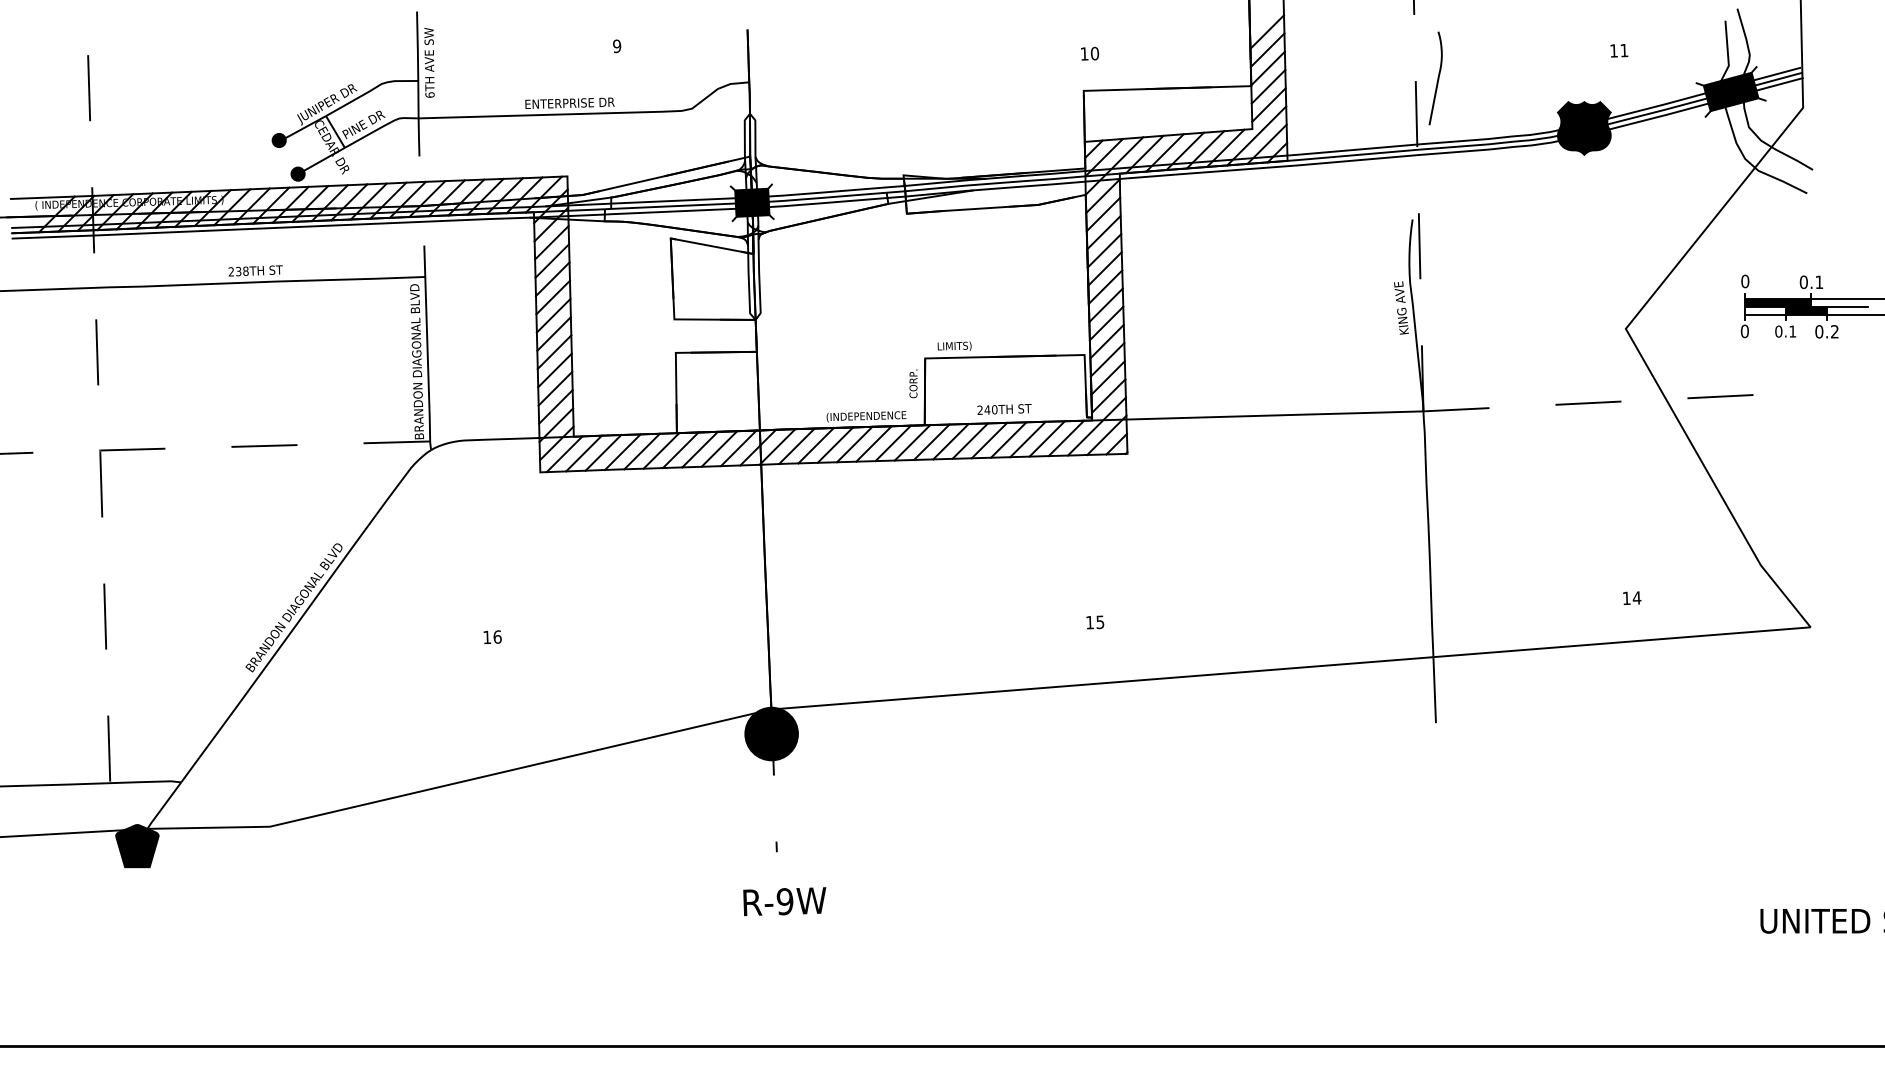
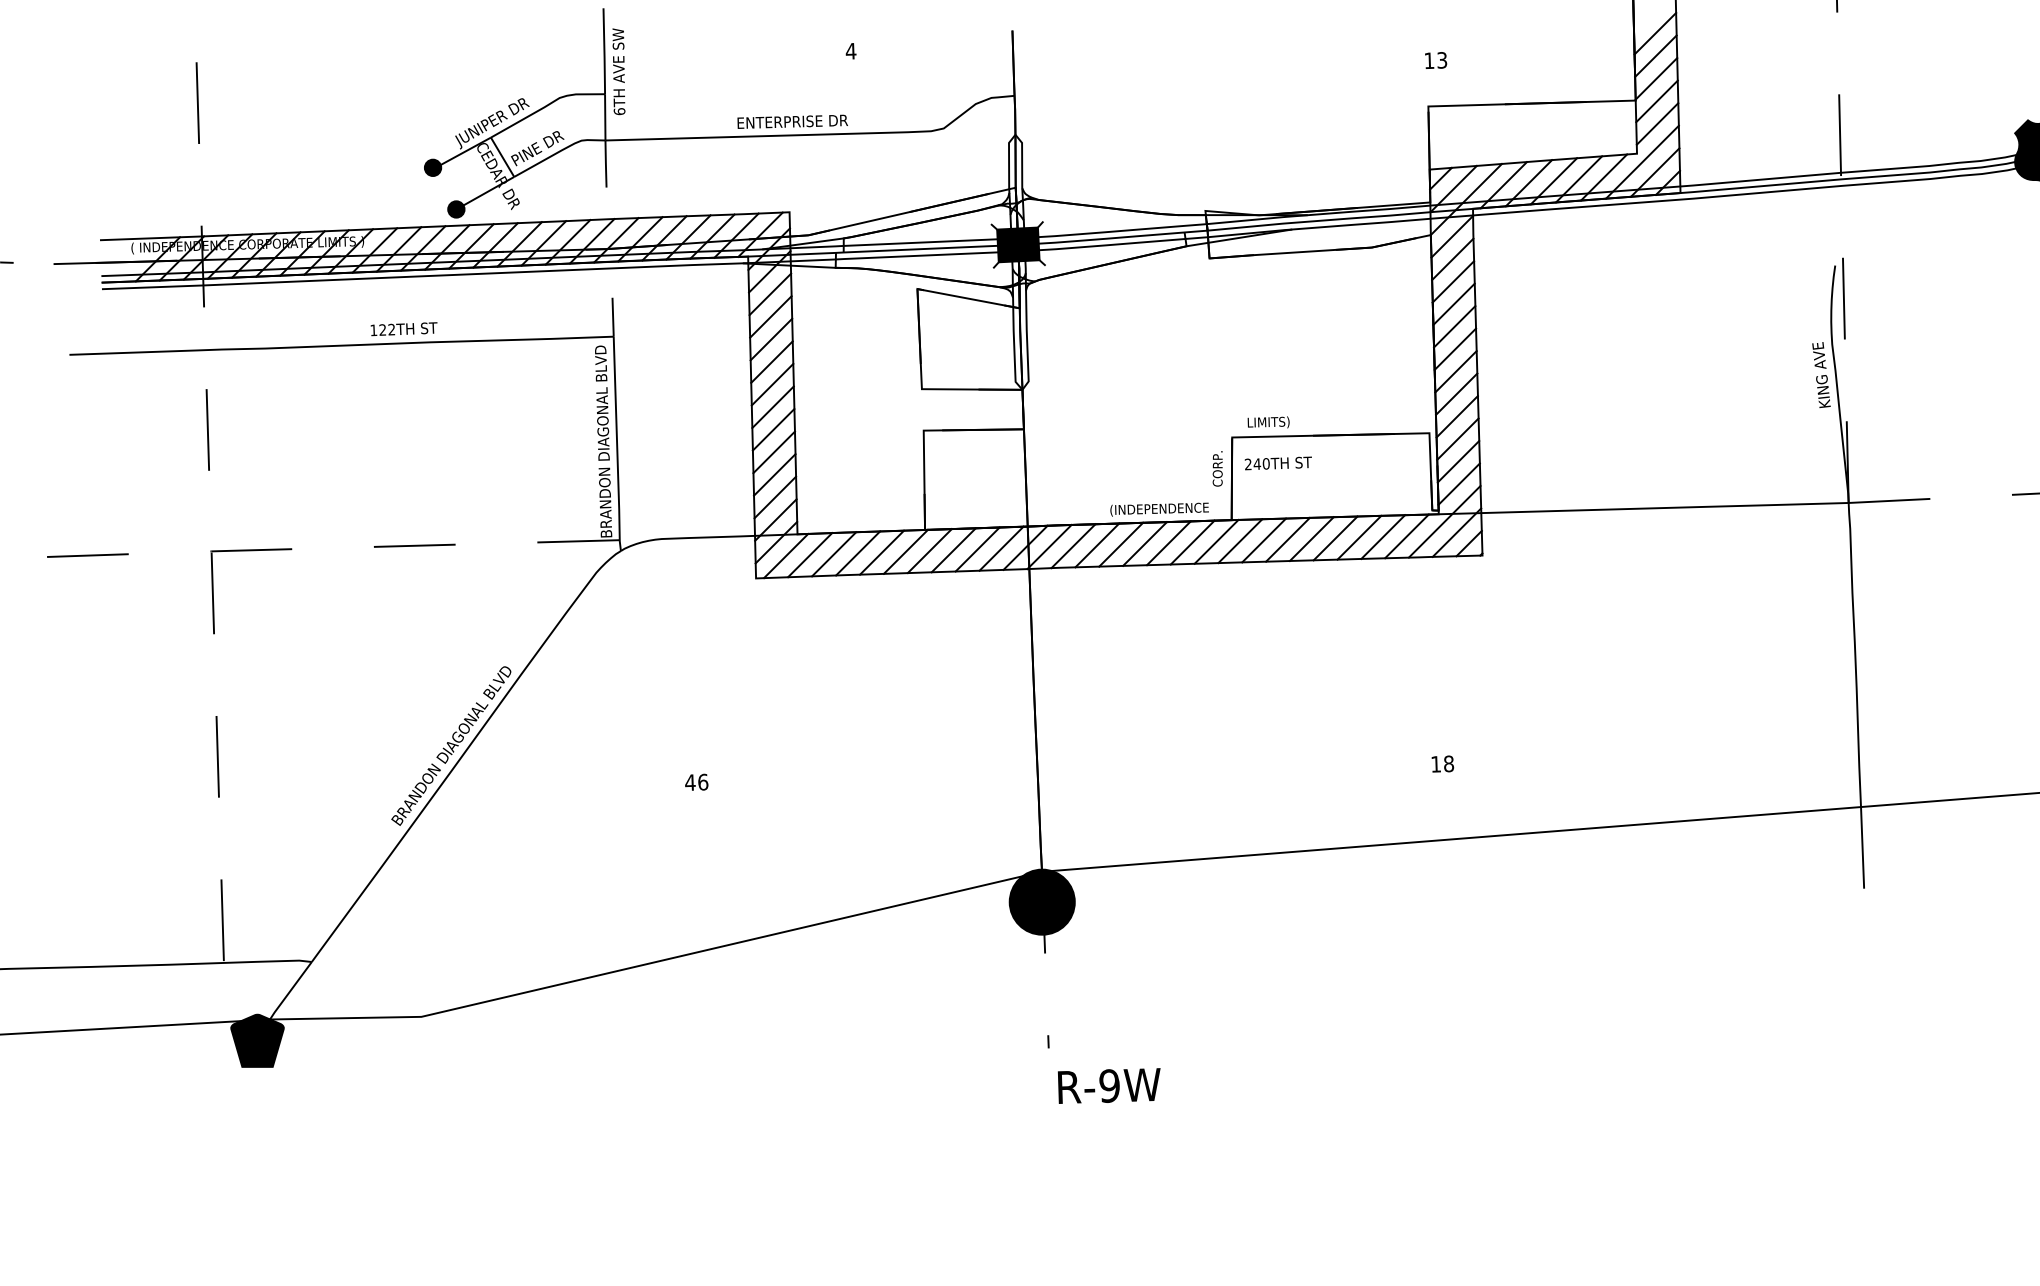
text: (616, 46) -> (850, 51), 9 -> 4
text: (1094, 53) -> (1441, 60), 10 -> 13
curve: (1437, 78) -> (1866, 91), removed
text: (238, 271) -> (382, 329), 238TH -> 122TH
text: (1004, 409) -> (1278, 463), moved
text: (1100, 622) -> (1449, 764), 15 -> 18
text: (487, 637) -> (690, 782), 16 -> 46
text: (784, 901) -> (1108, 1085), moved

